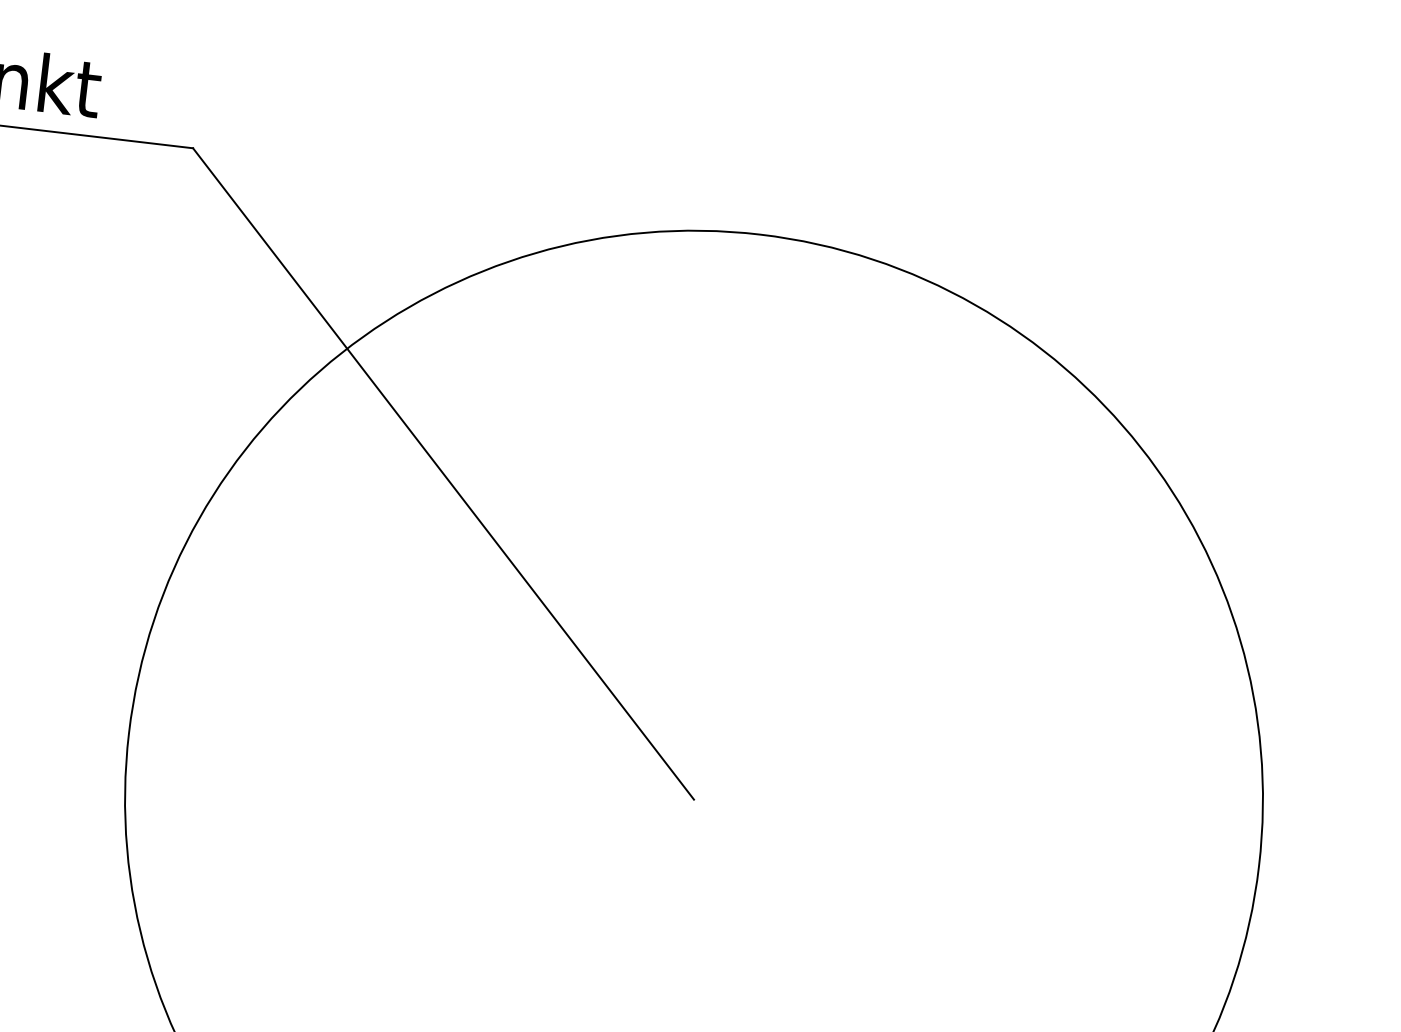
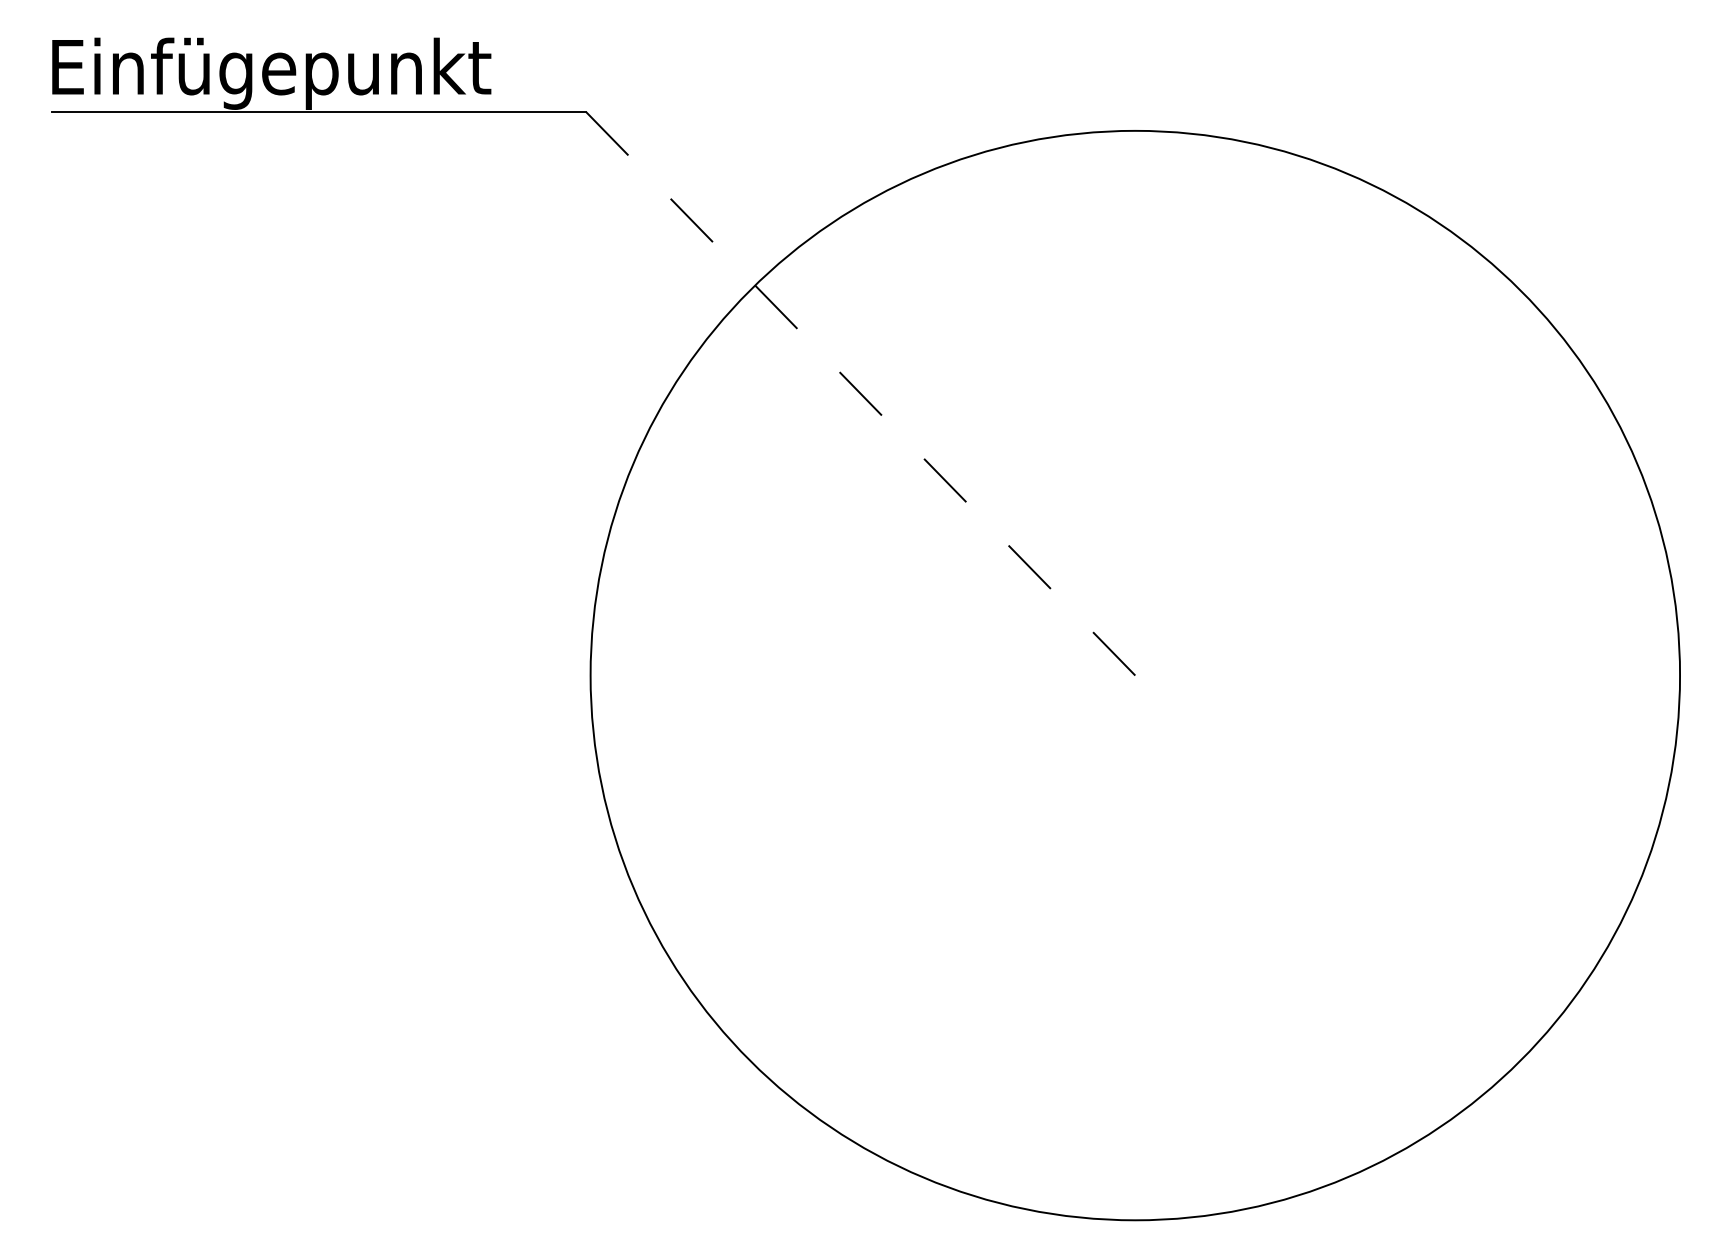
line: (443, 473) -> (860, 393), solid -> dashed

